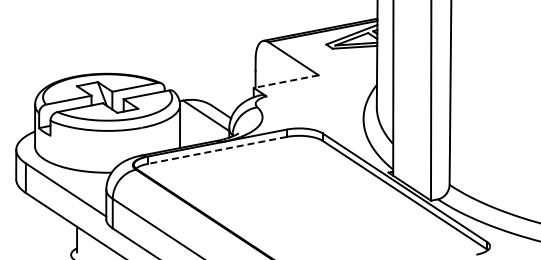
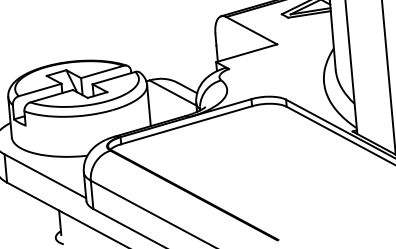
line: (285, 81) -> (246, 53), dashed -> solid
line: (217, 150) -> (186, 125), dashed -> solid

